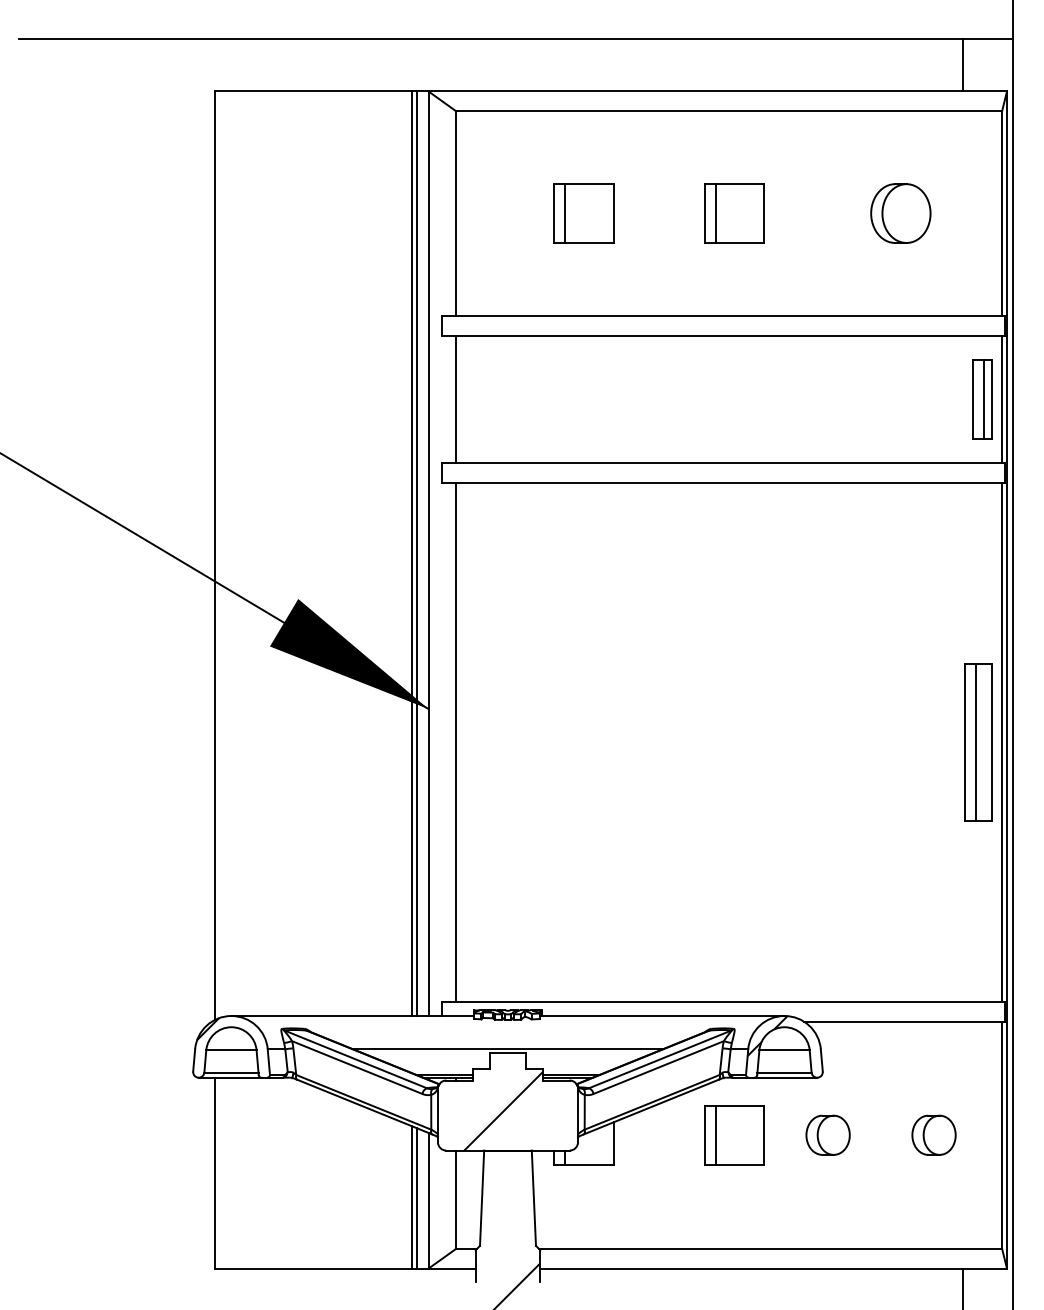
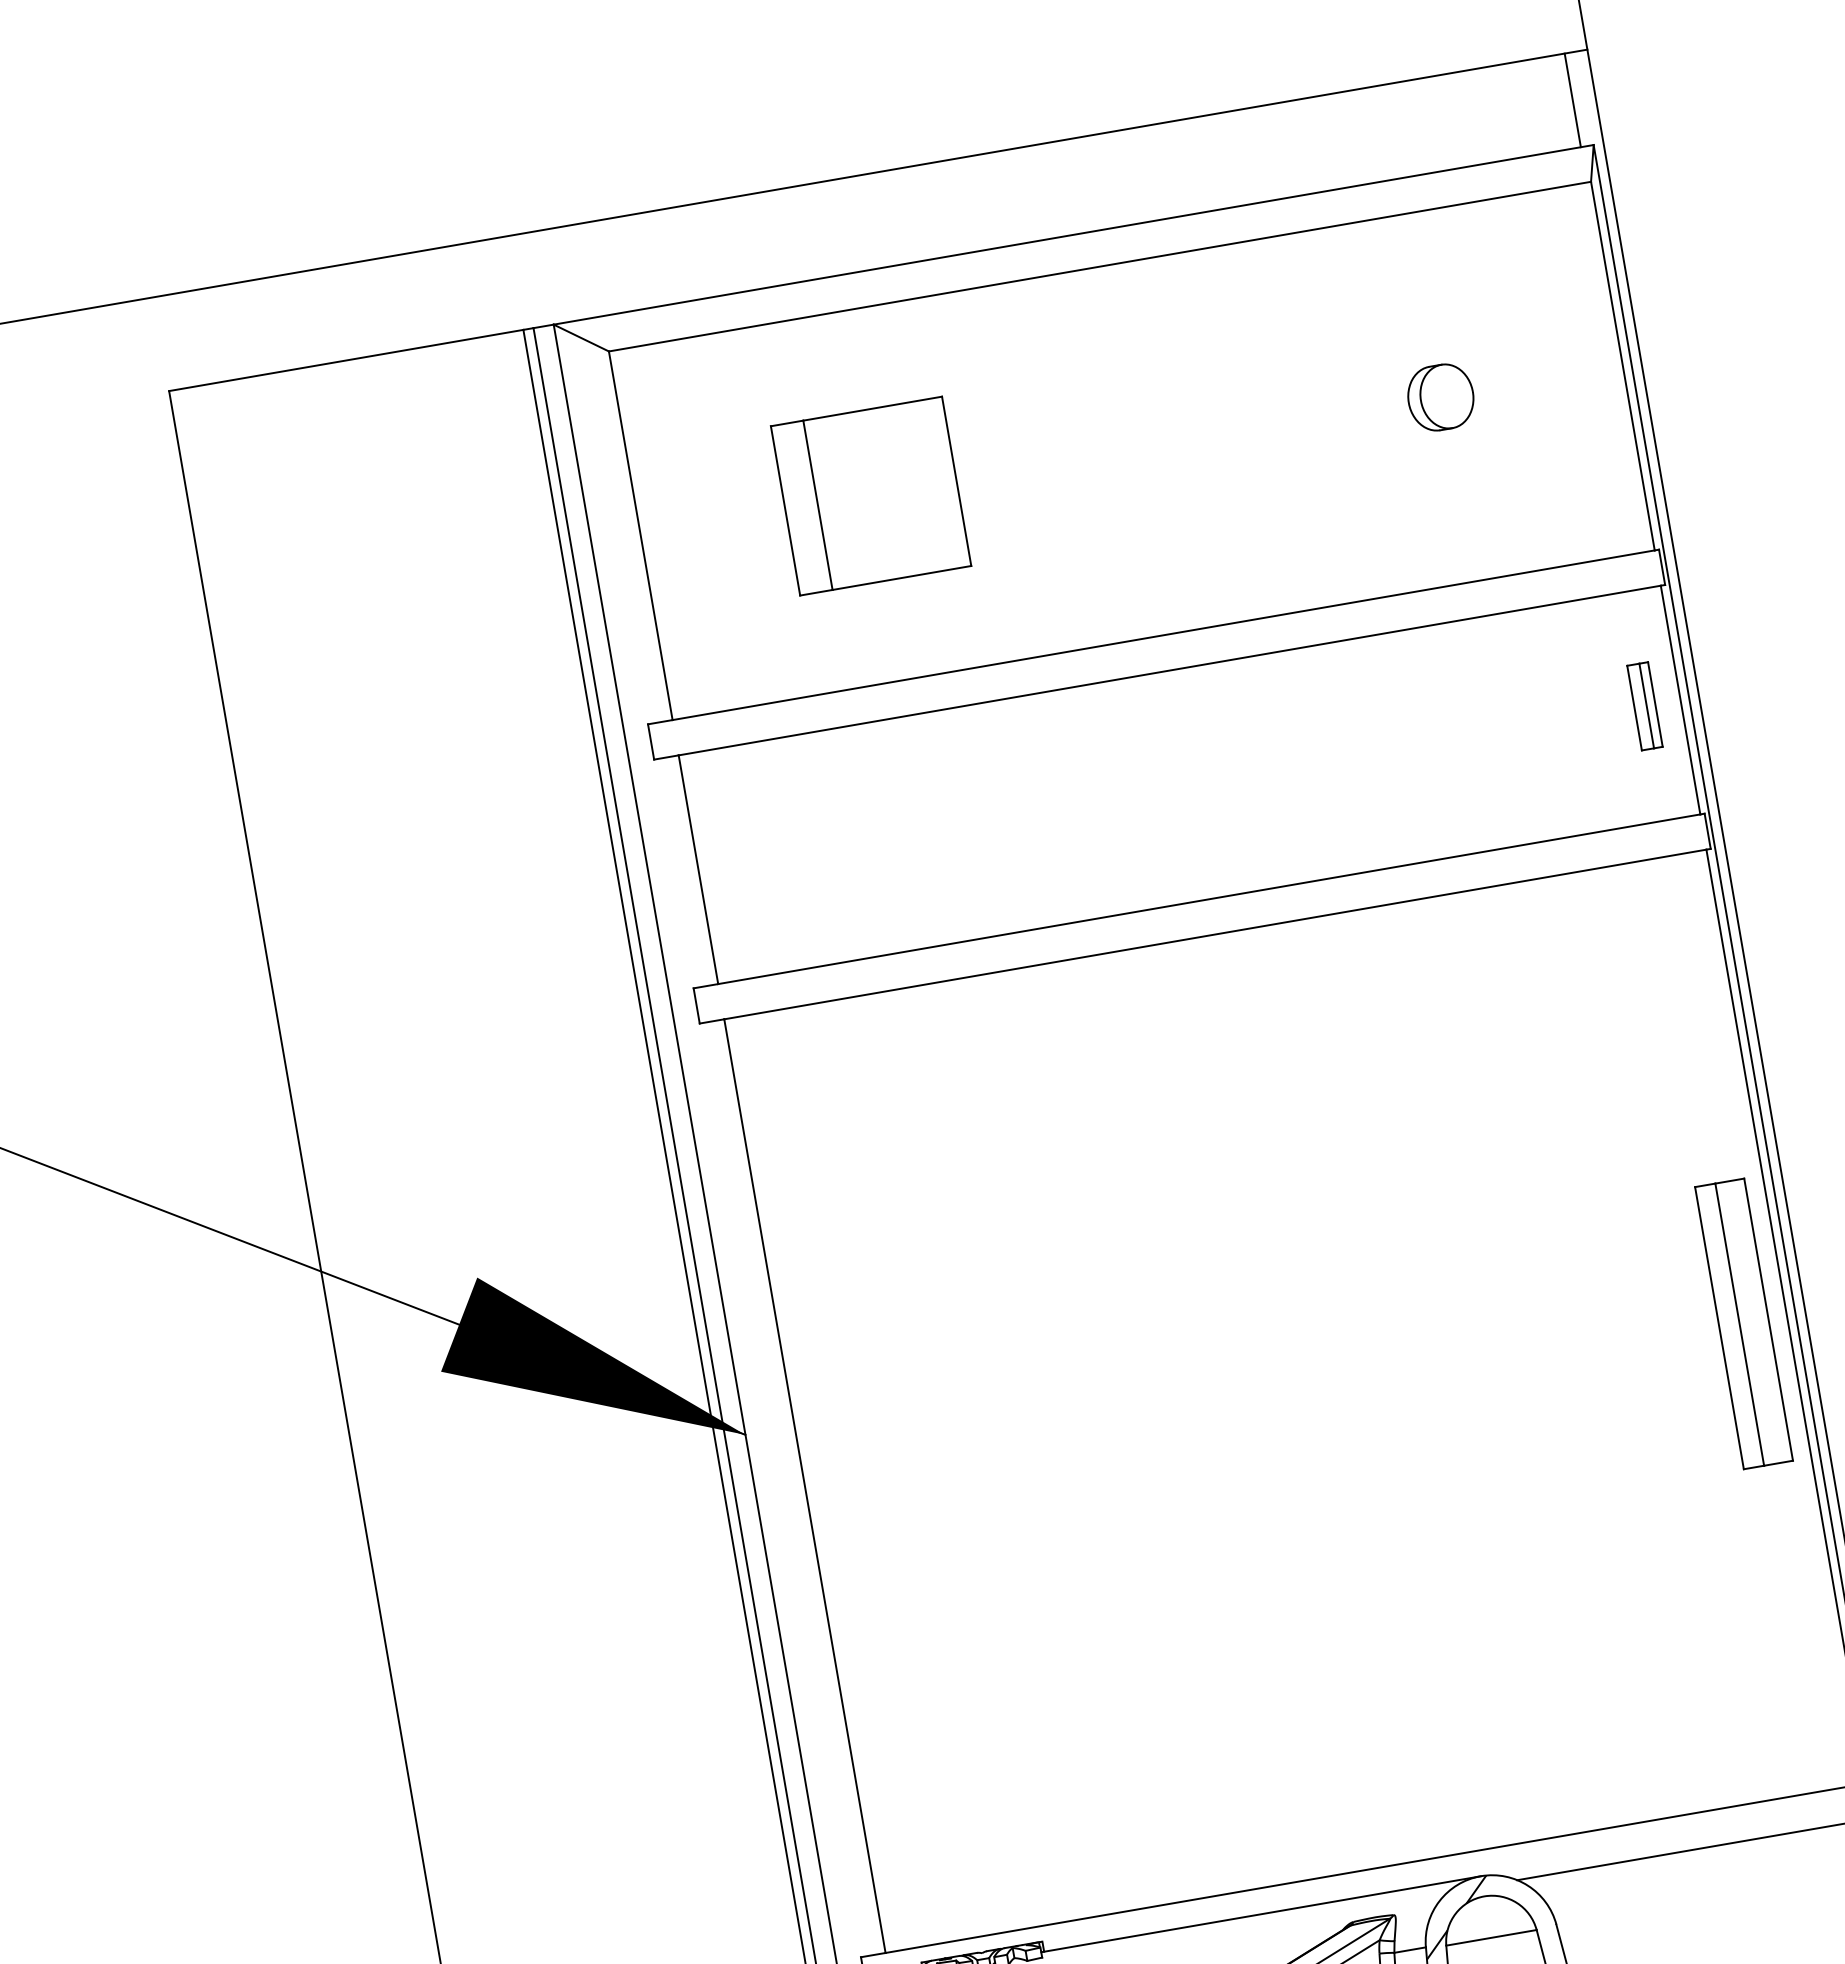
line: (962, 65) -> (1572, 100), moved
part: (583, 213) -> (870, 496), size x1.6
part: (734, 213) -> (1141, 449), removed
part: (900, 213) -> (1440, 397), size x0.6
part: (982, 399) -> (1645, 706), size x0.6

